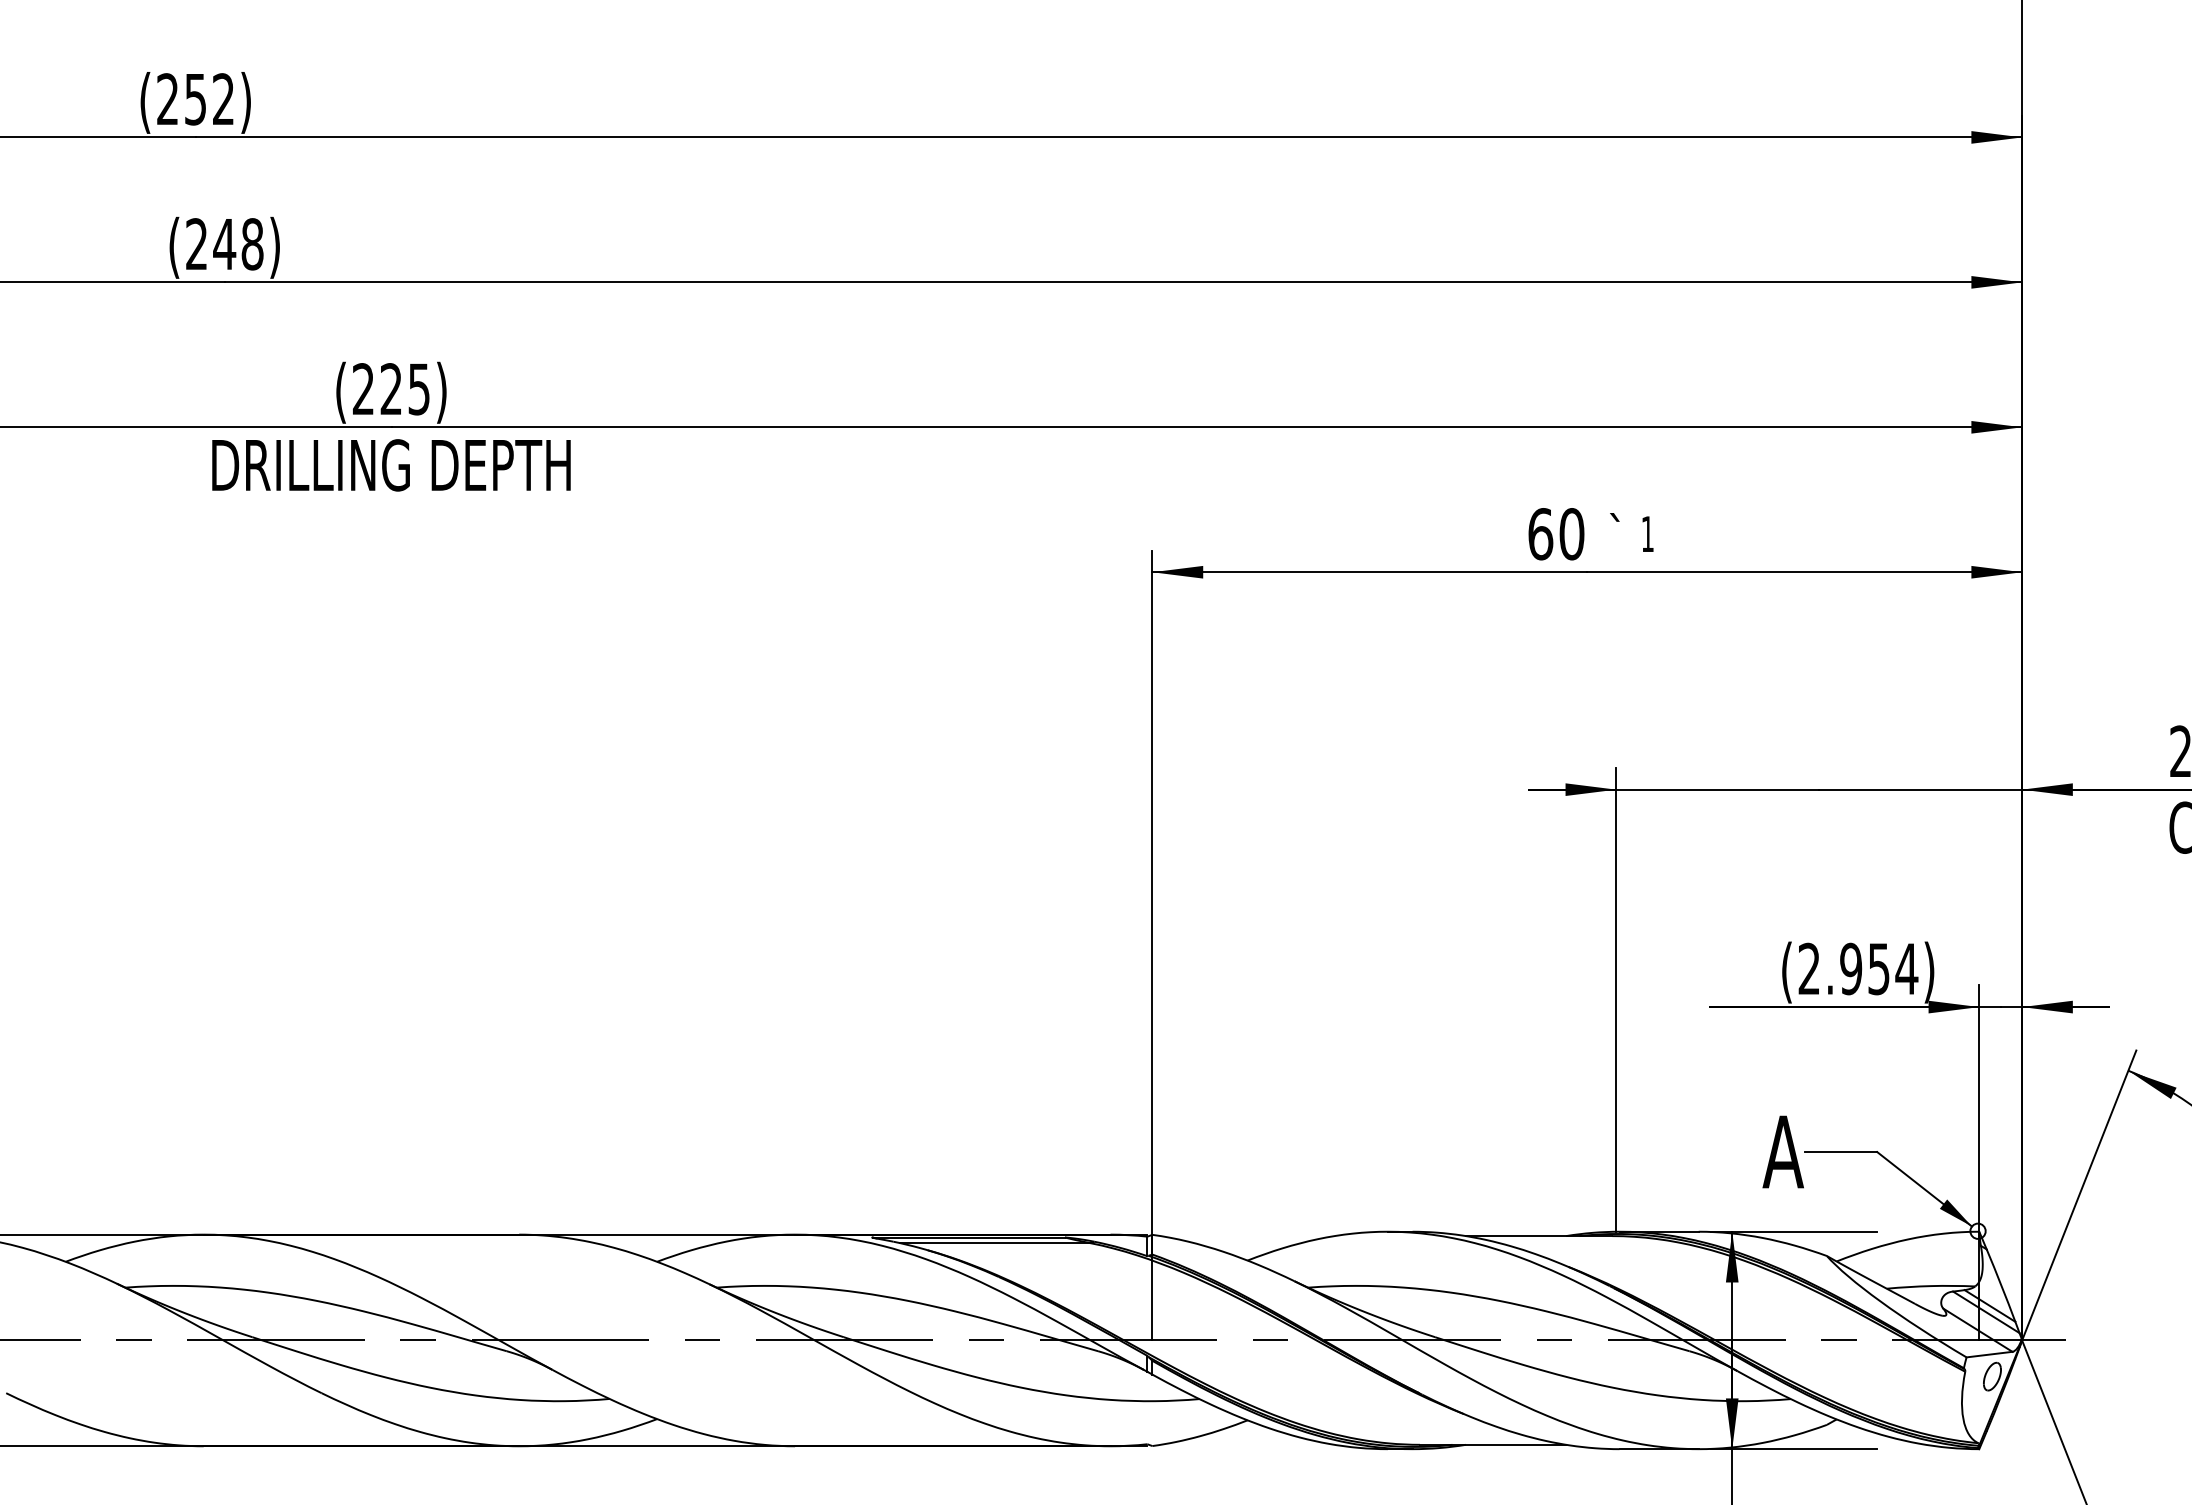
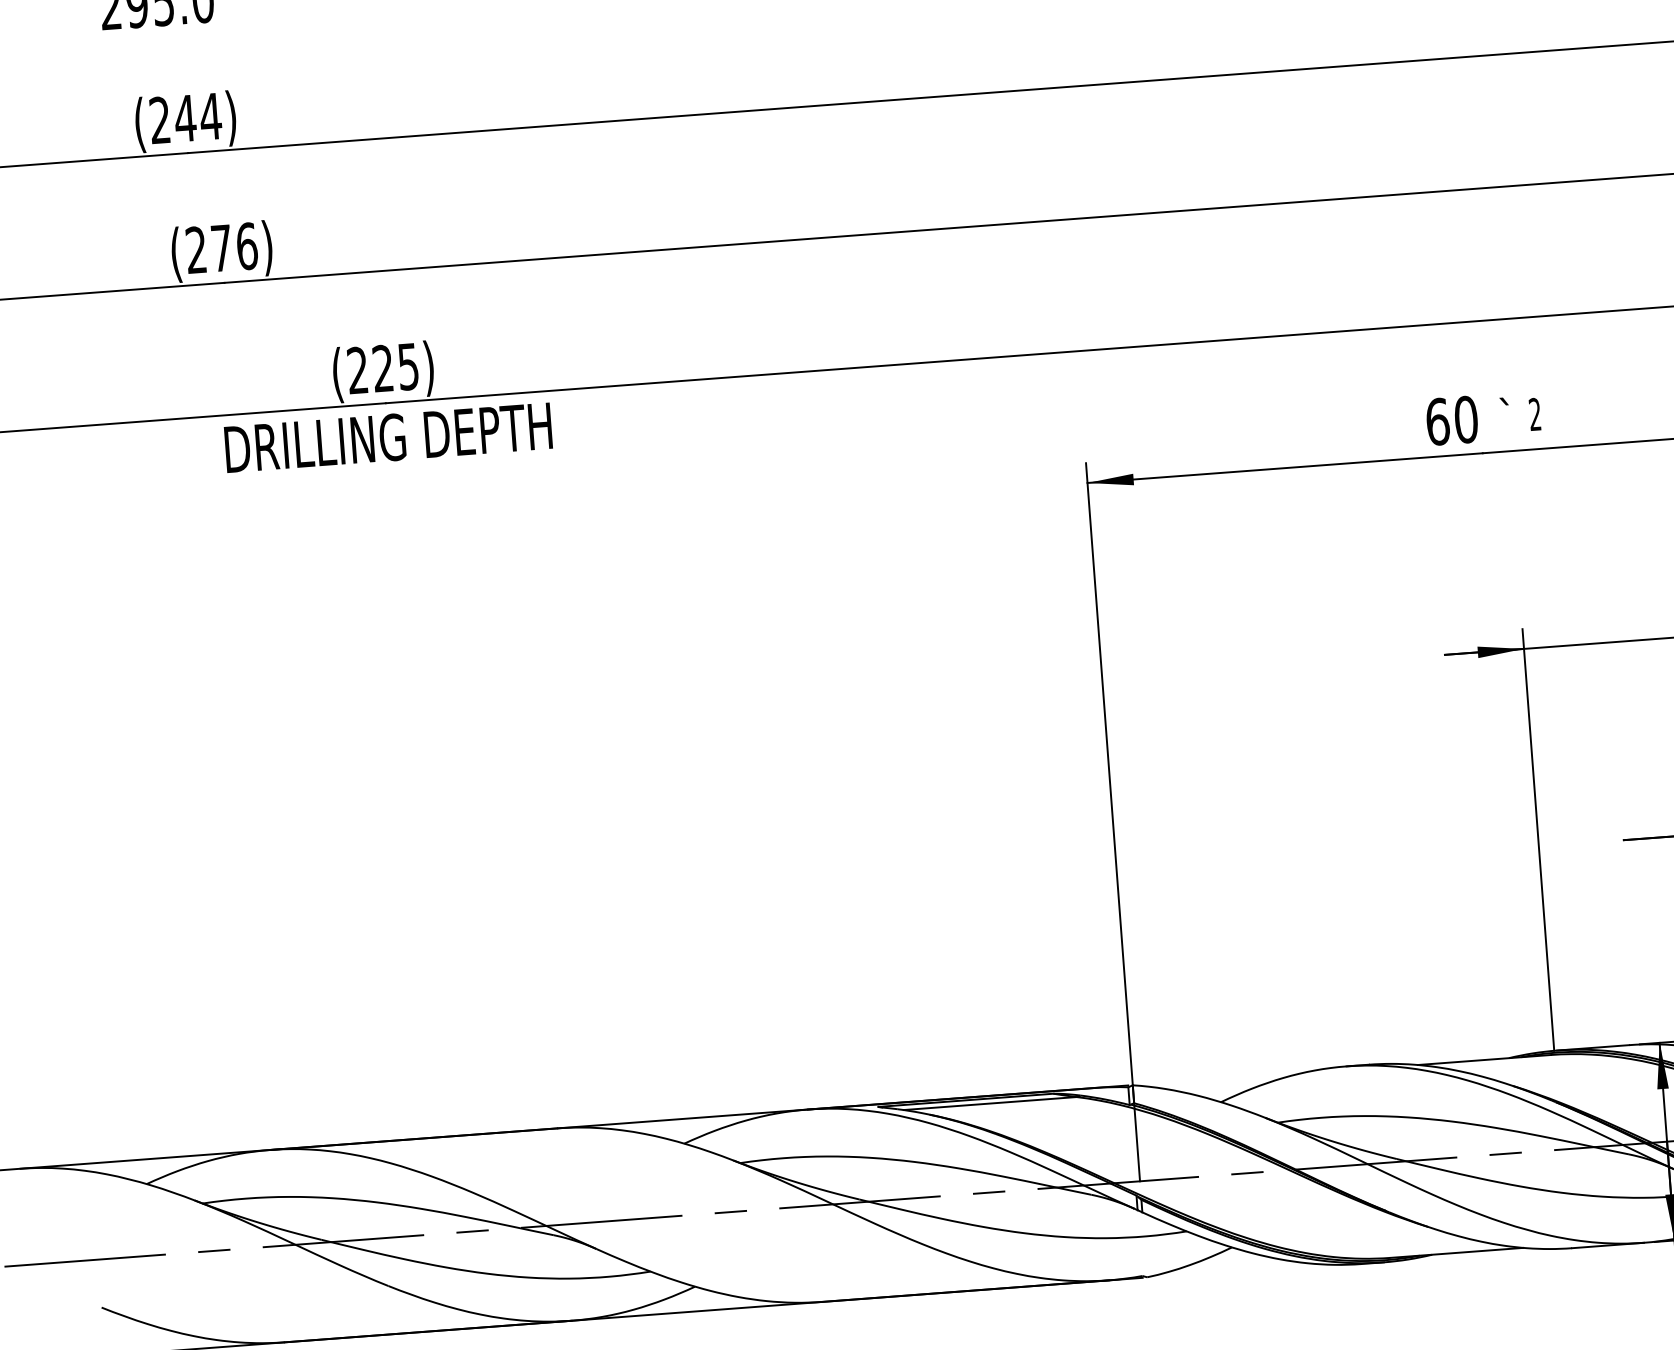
text: (209, 99) -> (198, 117), (252) -> (244)
text: (238, 244) -> (234, 247), (248) -> (276)
text: (1647, 533) -> (1534, 413), 1 -> 2

